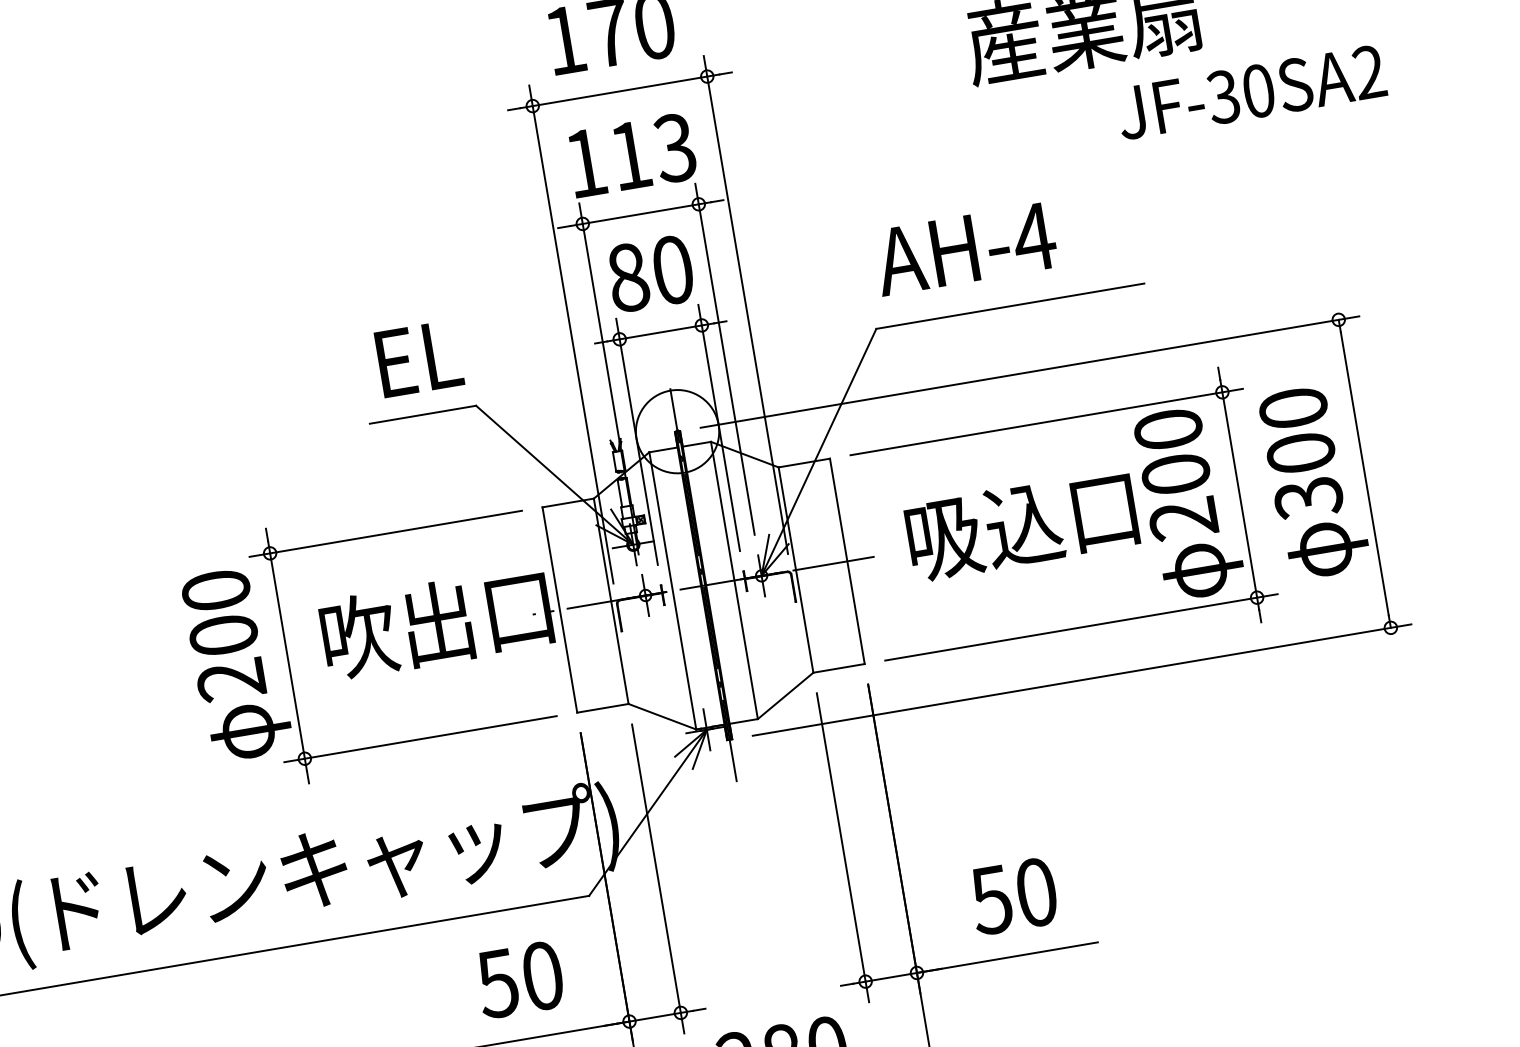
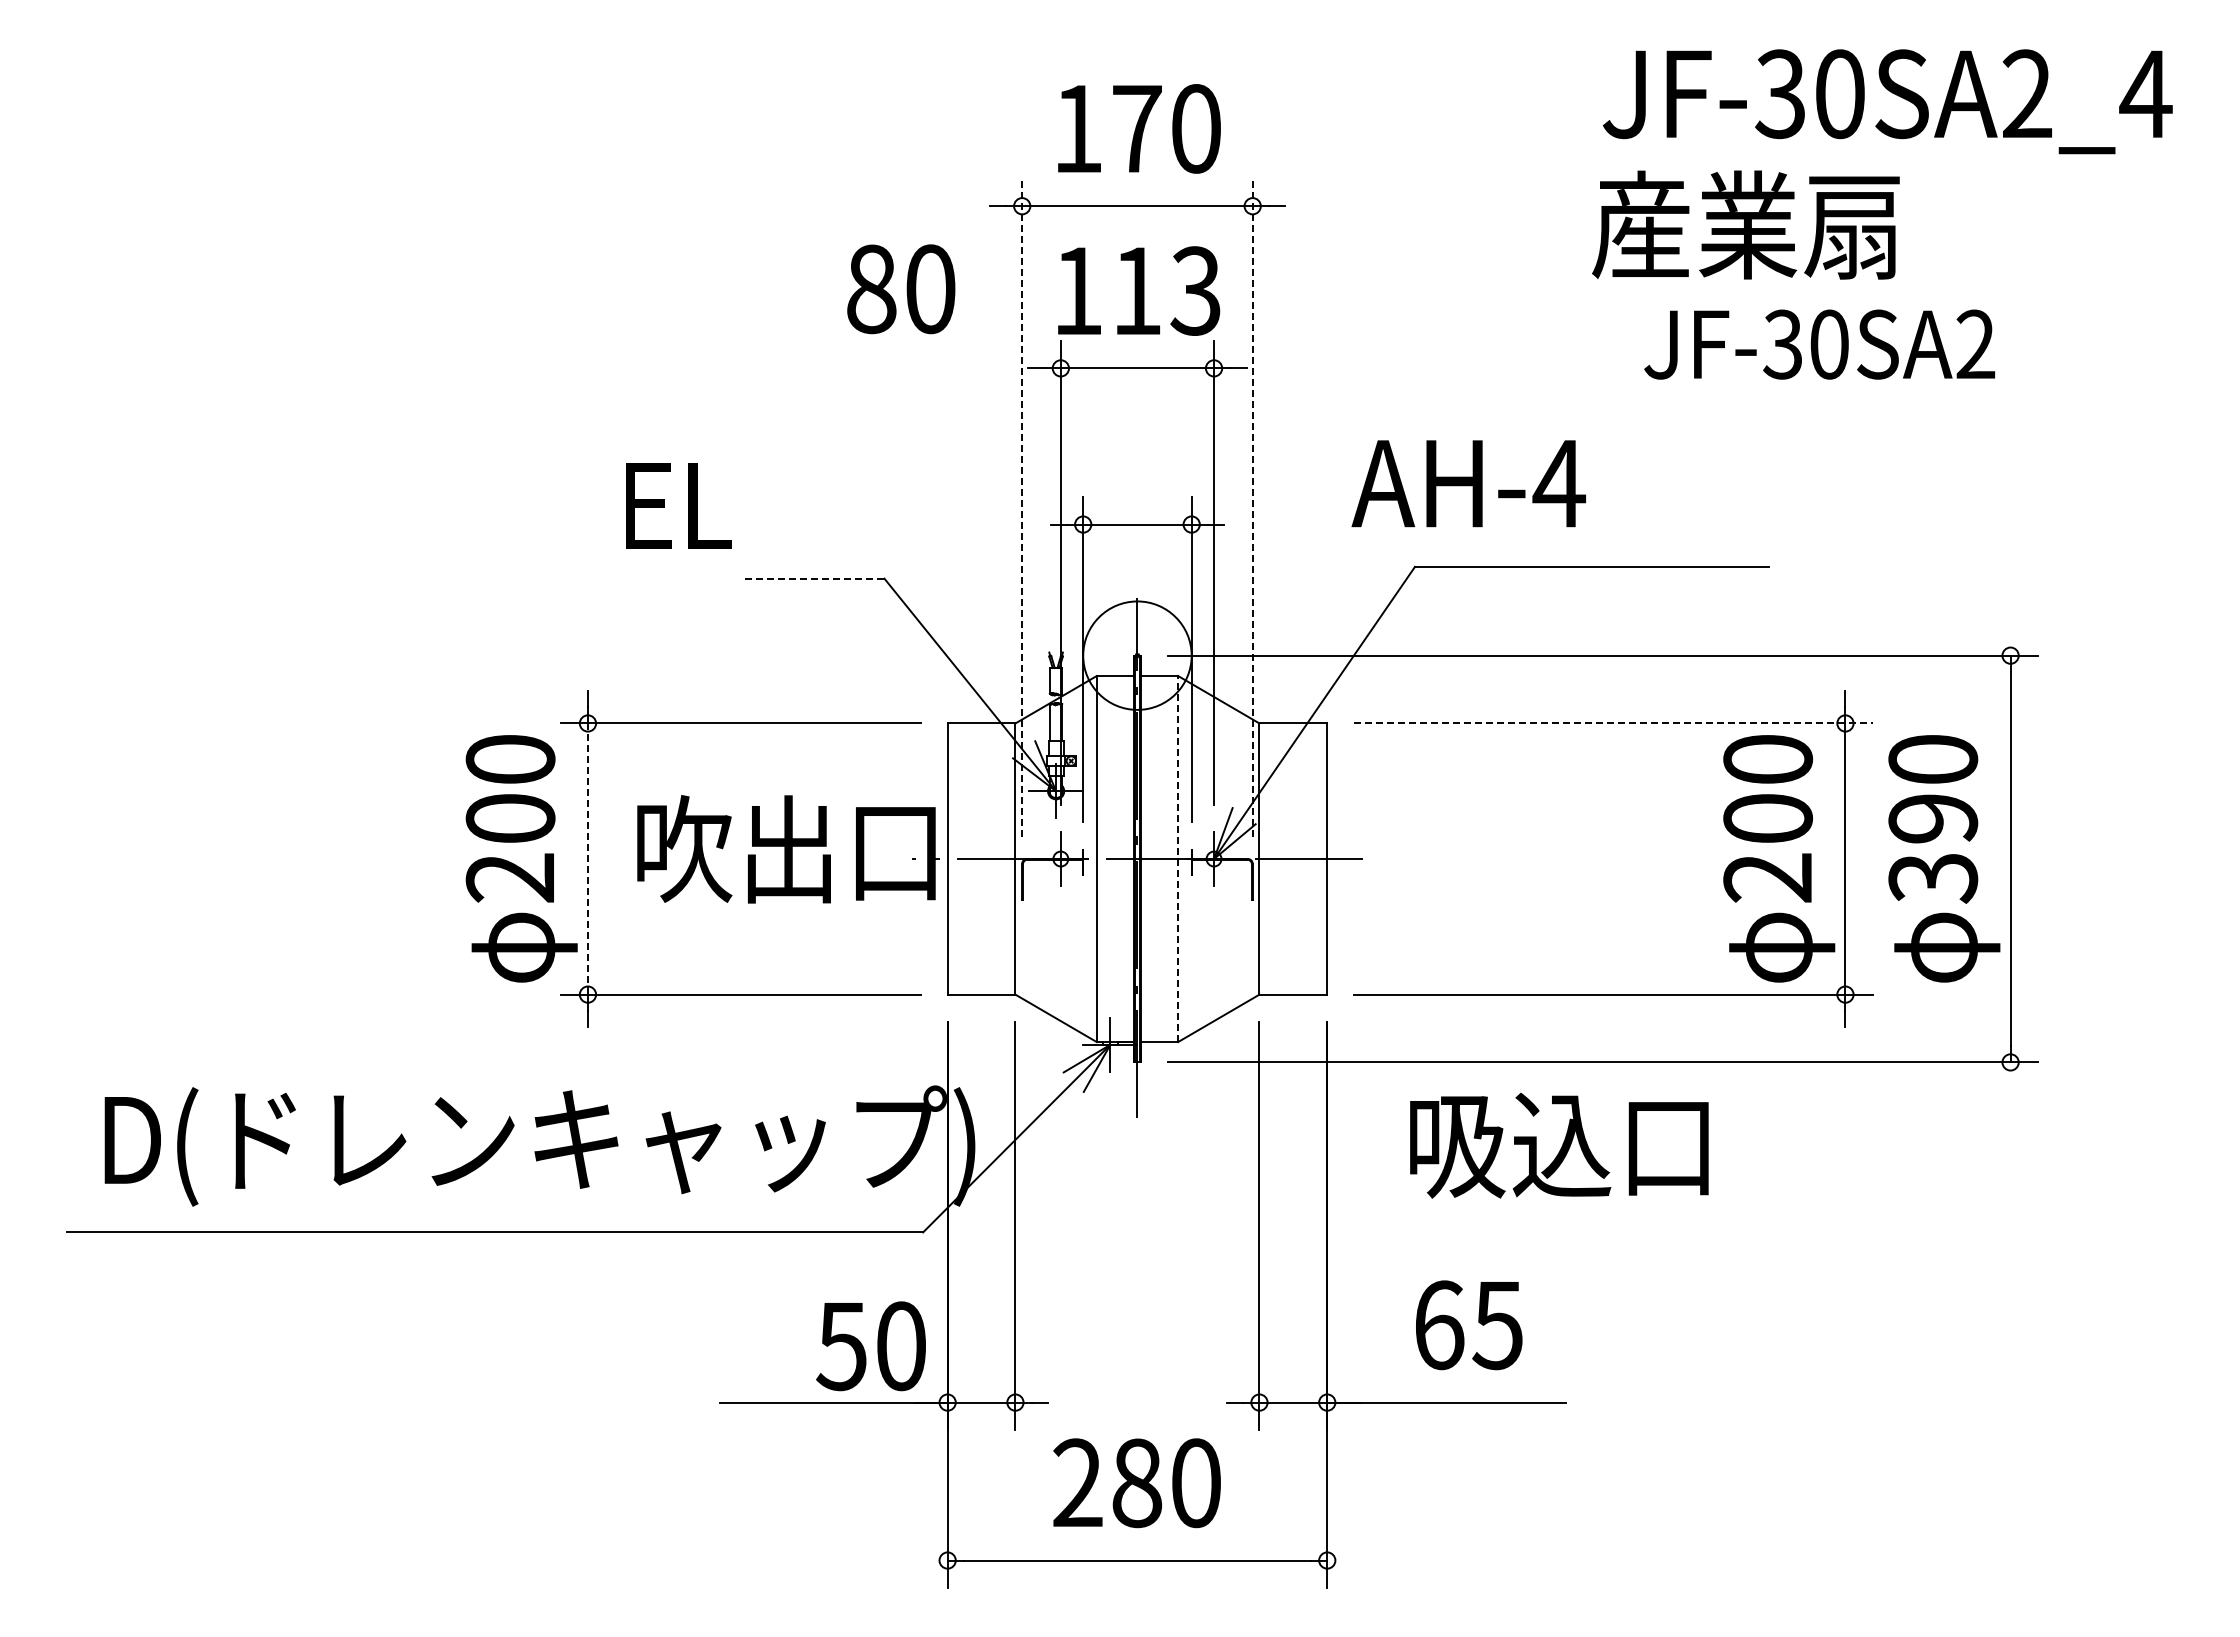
text: (1251, 92) -> (1819, 344), moved
text: (965, 248) -> (1468, 483), moved
text: (650, 274) -> (901, 289), moved
line: (745, 304) -> (1252, 507), solid -> dashed
line: (571, 334) -> (1022, 507), solid -> dashed
text: (419, 358) -> (678, 505), moved
line: (422, 414) -> (813, 578), solid -> dashed
line: (1046, 422) -> (1613, 723), solid -> dashed
text: (1301, 453) -> (1933, 818), 300 -> 390
text: (1022, 525) -> (1559, 1145), moved
line: (734, 580) -> (1178, 858), solid -> dashed
line: (287, 656) -> (587, 859), solid -> dashed
text: (1013, 896) -> (1467, 1325), 50 -> 65
text: (519, 980) -> (870, 1346), moved

